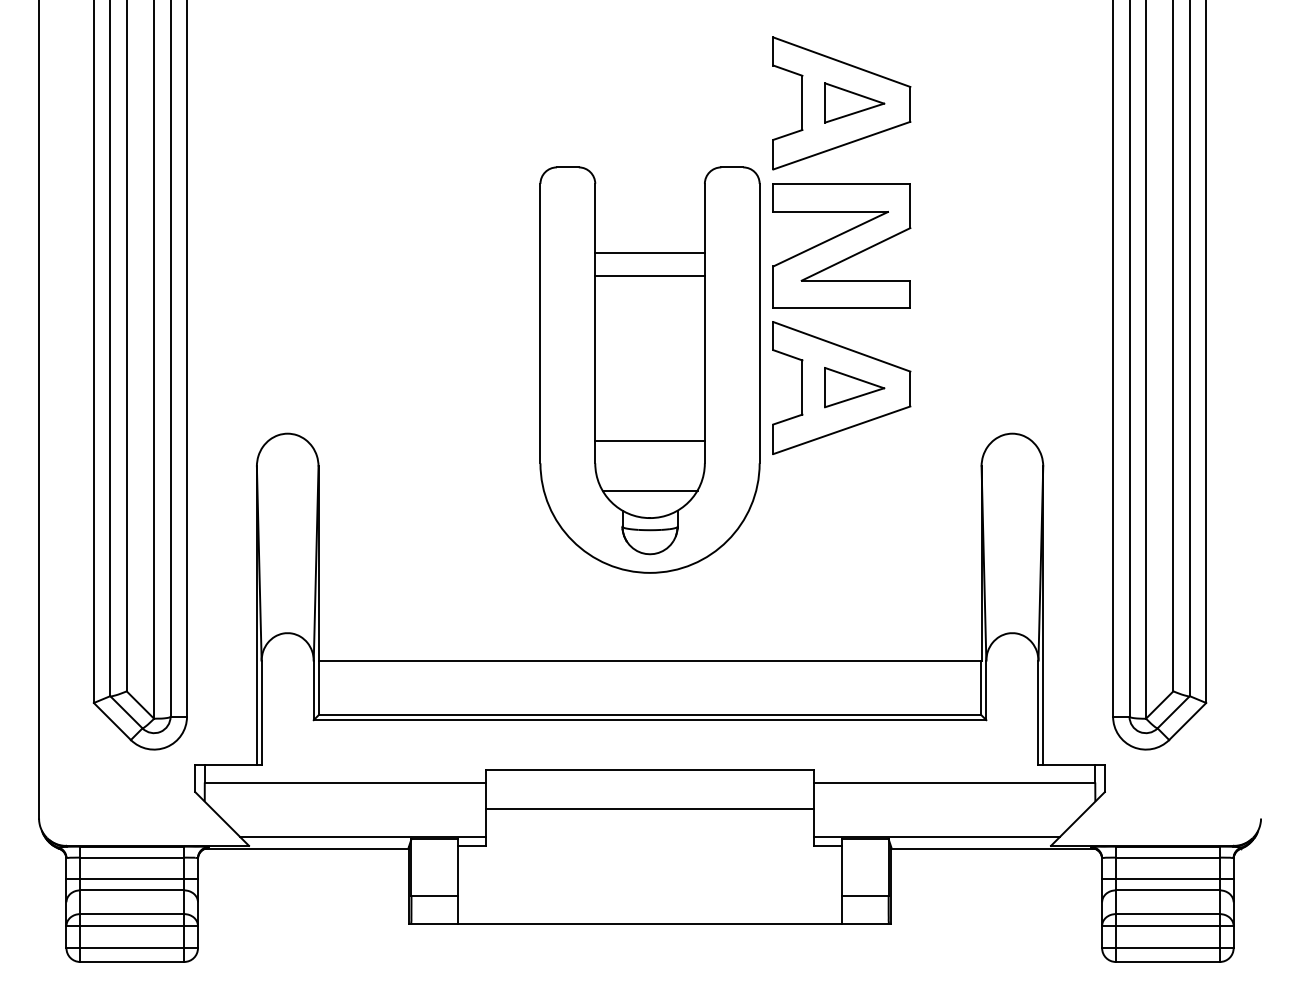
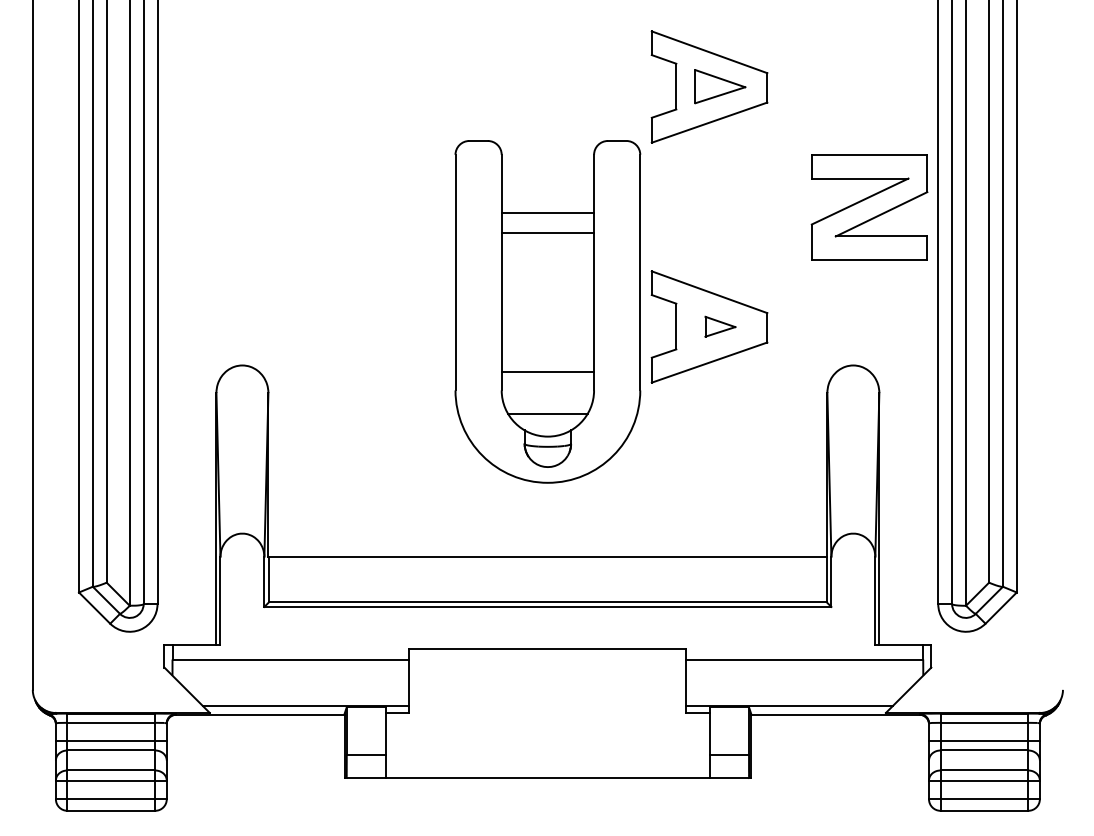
part: (841, 246) -> (869, 207), moved
part: (854, 387) -> (720, 326), size x0.6
line: (649, 808) -> (547, 681), removed

